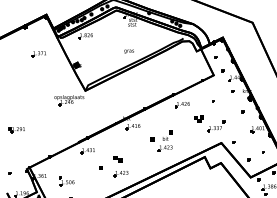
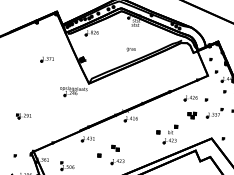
part: (38, 54) -> (46, 59), moved
part: (182, 105) -> (190, 99), moved
part: (216, 126) -> (214, 113), moved
part: (161, 140) -> (166, 133), moved

